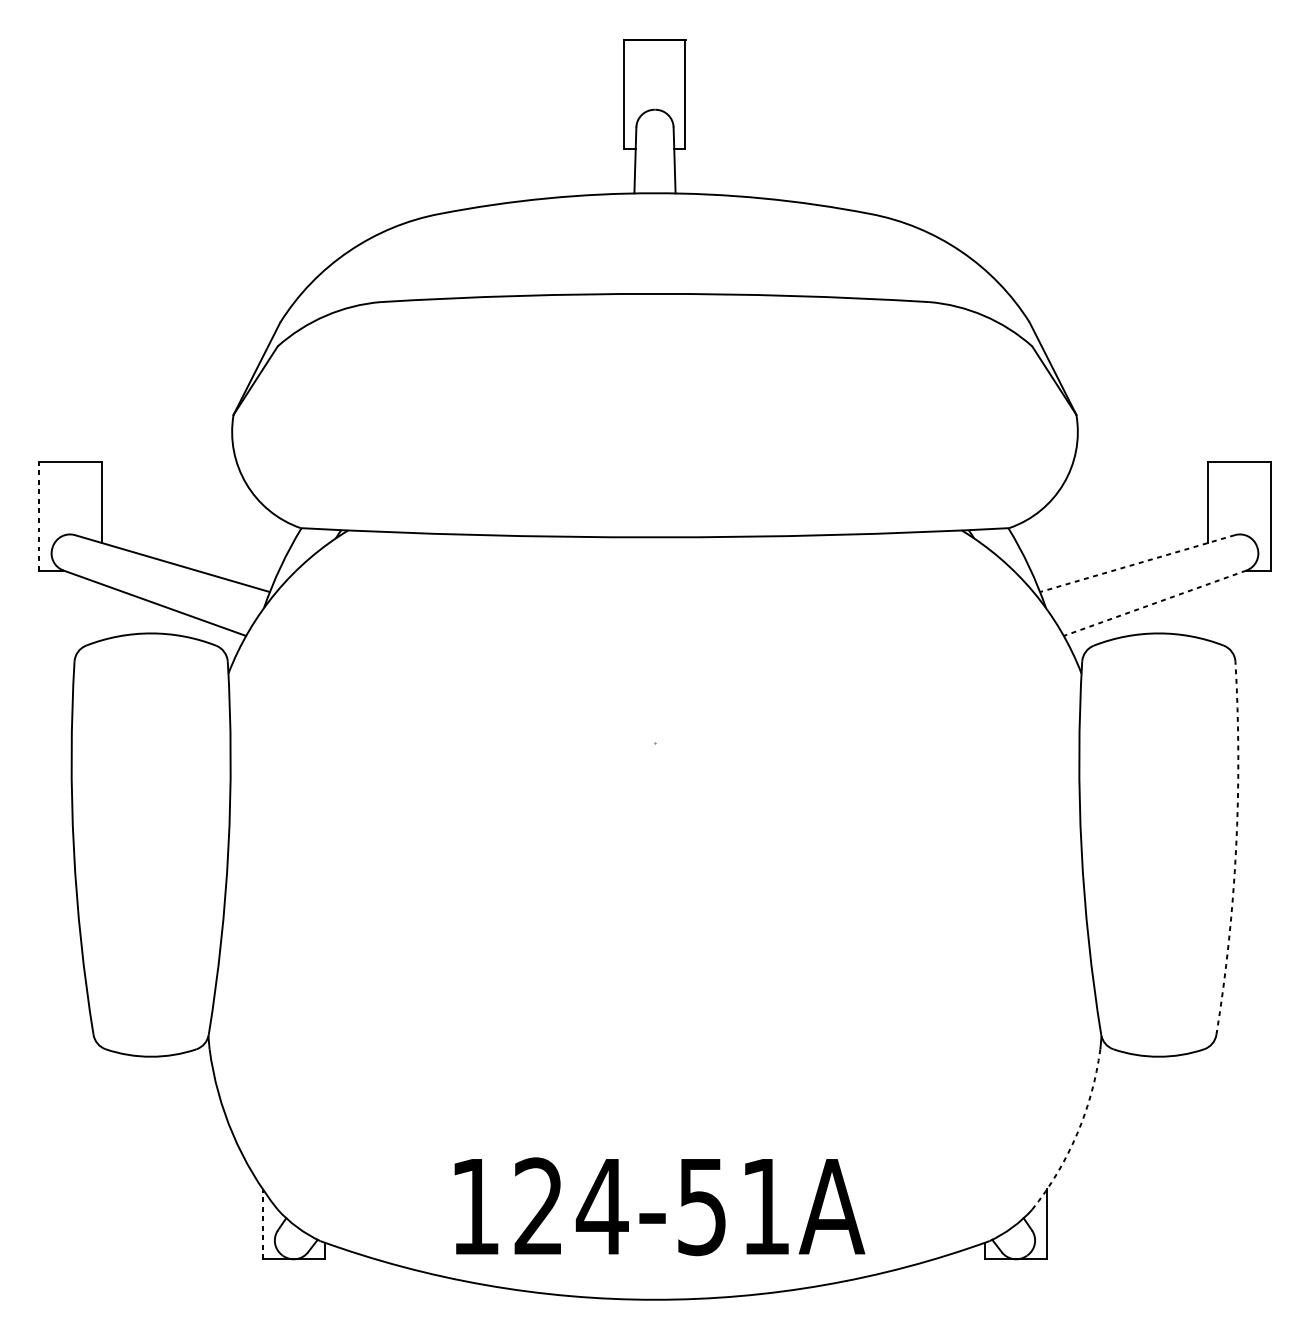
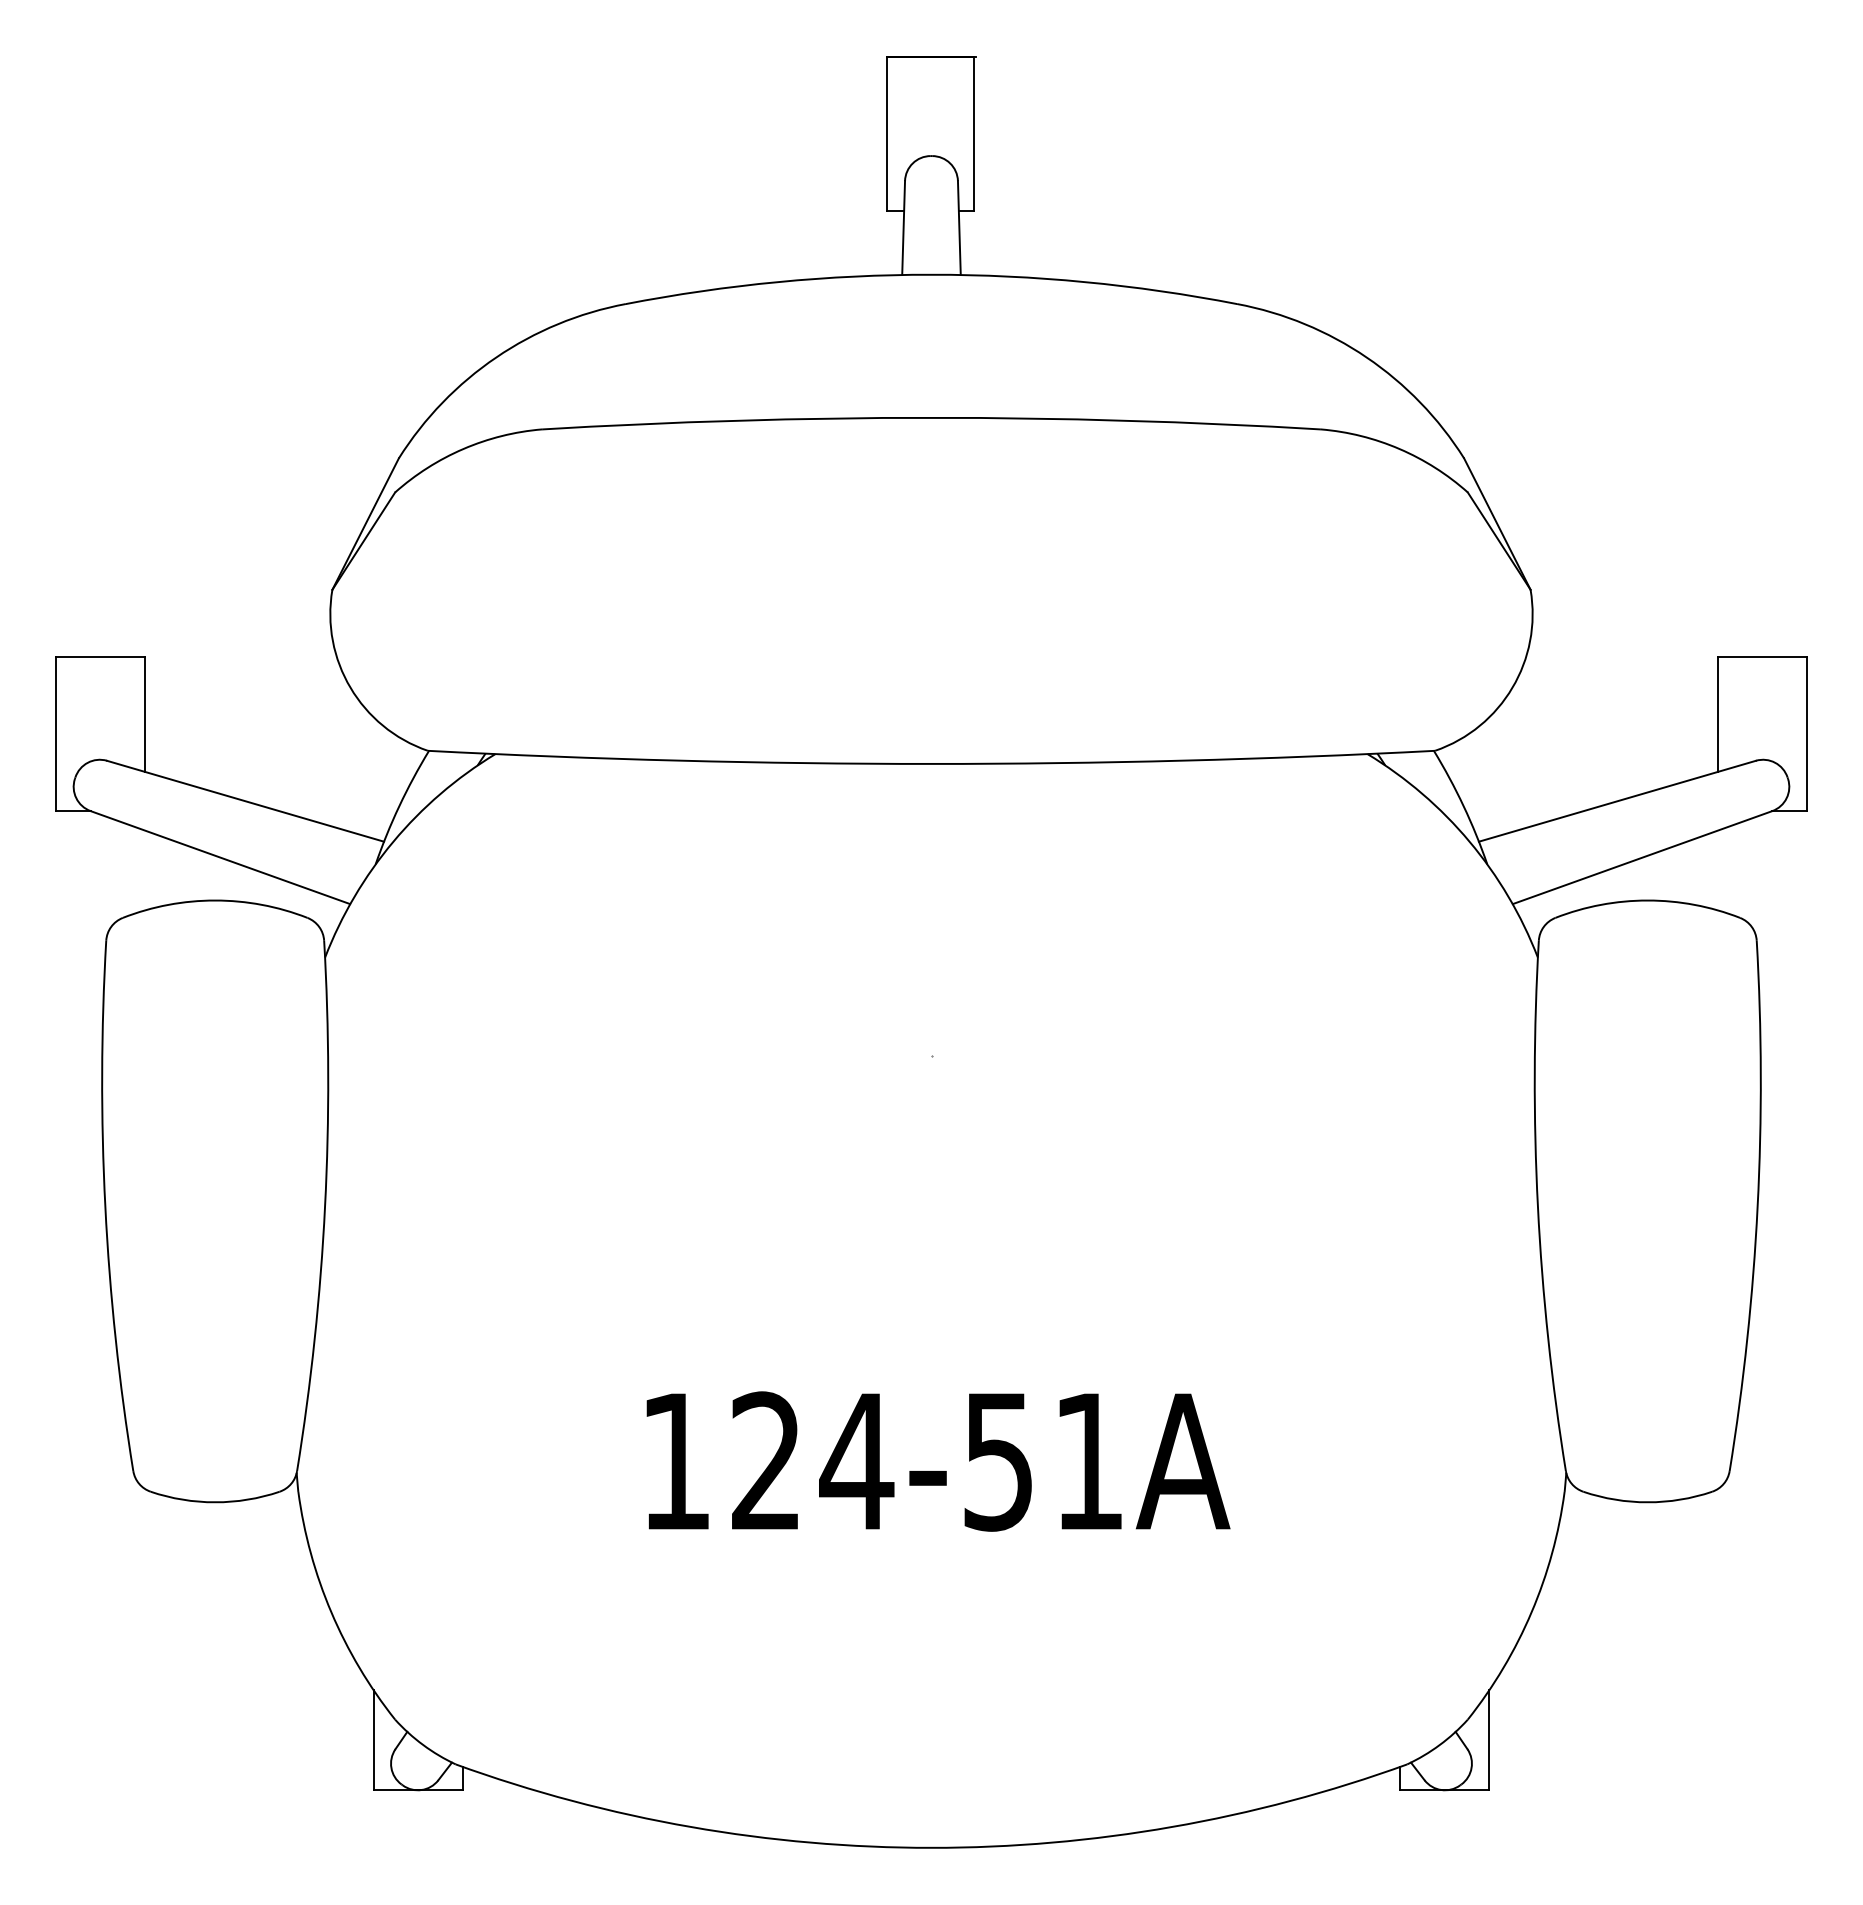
line: (39, 515) -> (56, 733), dashed -> solid
line: (1136, 563) -> (1616, 801), dashed -> solid
line: (1155, 603) -> (1642, 857), dashed -> solid
arc: (1236, 848) -> (1757, 1206), dashed -> solid
arc: (1077, 1134) -> (1531, 1612), dashed -> solid
text: (659, 1206) -> (938, 1461), moved
line: (262, 1223) -> (373, 1739), dashed -> solid

